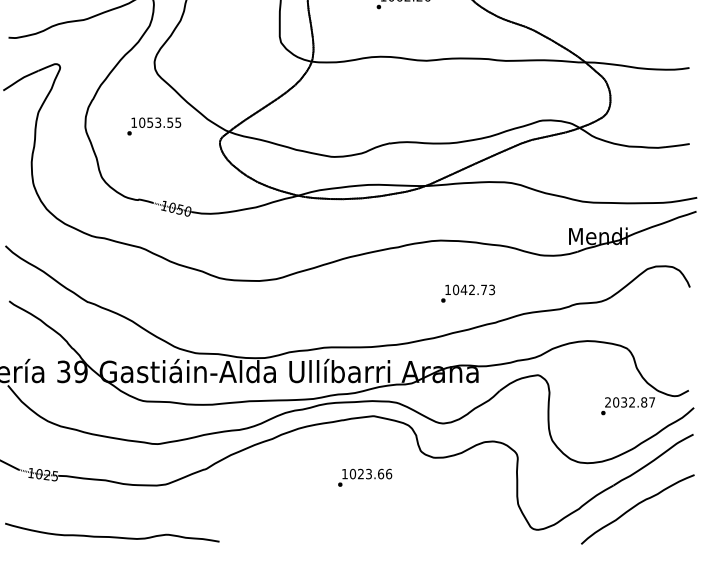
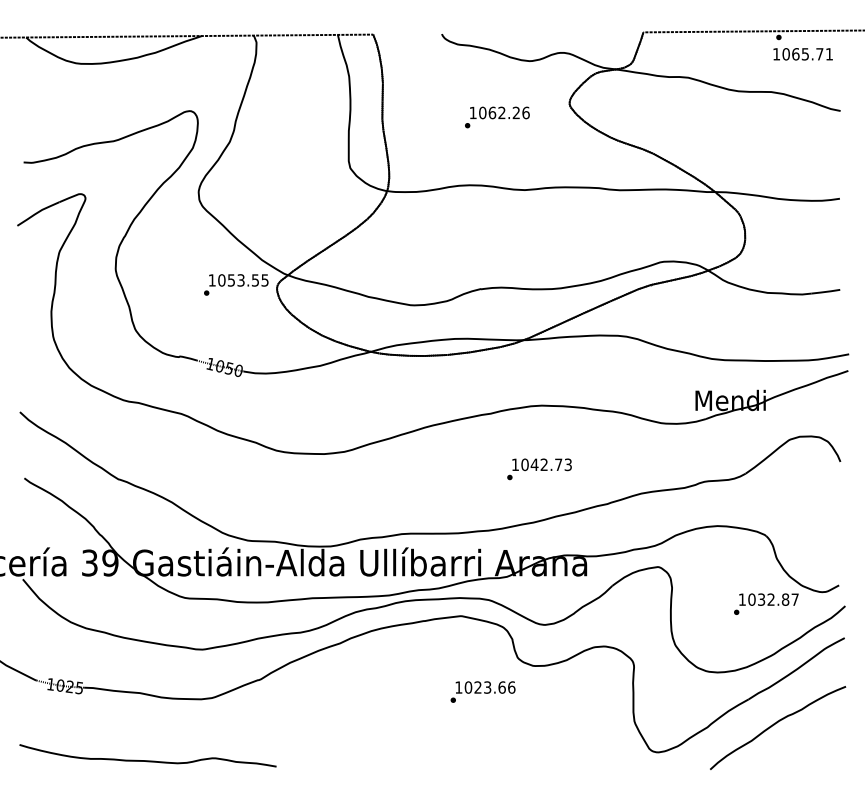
text: (154, 126) -> (236, 284), moved
text: (468, 293) -> (539, 469), moved
text: (607, 402) -> (741, 599), 2032.87 -> 1032.87
text: (364, 477) -> (482, 691), moved

